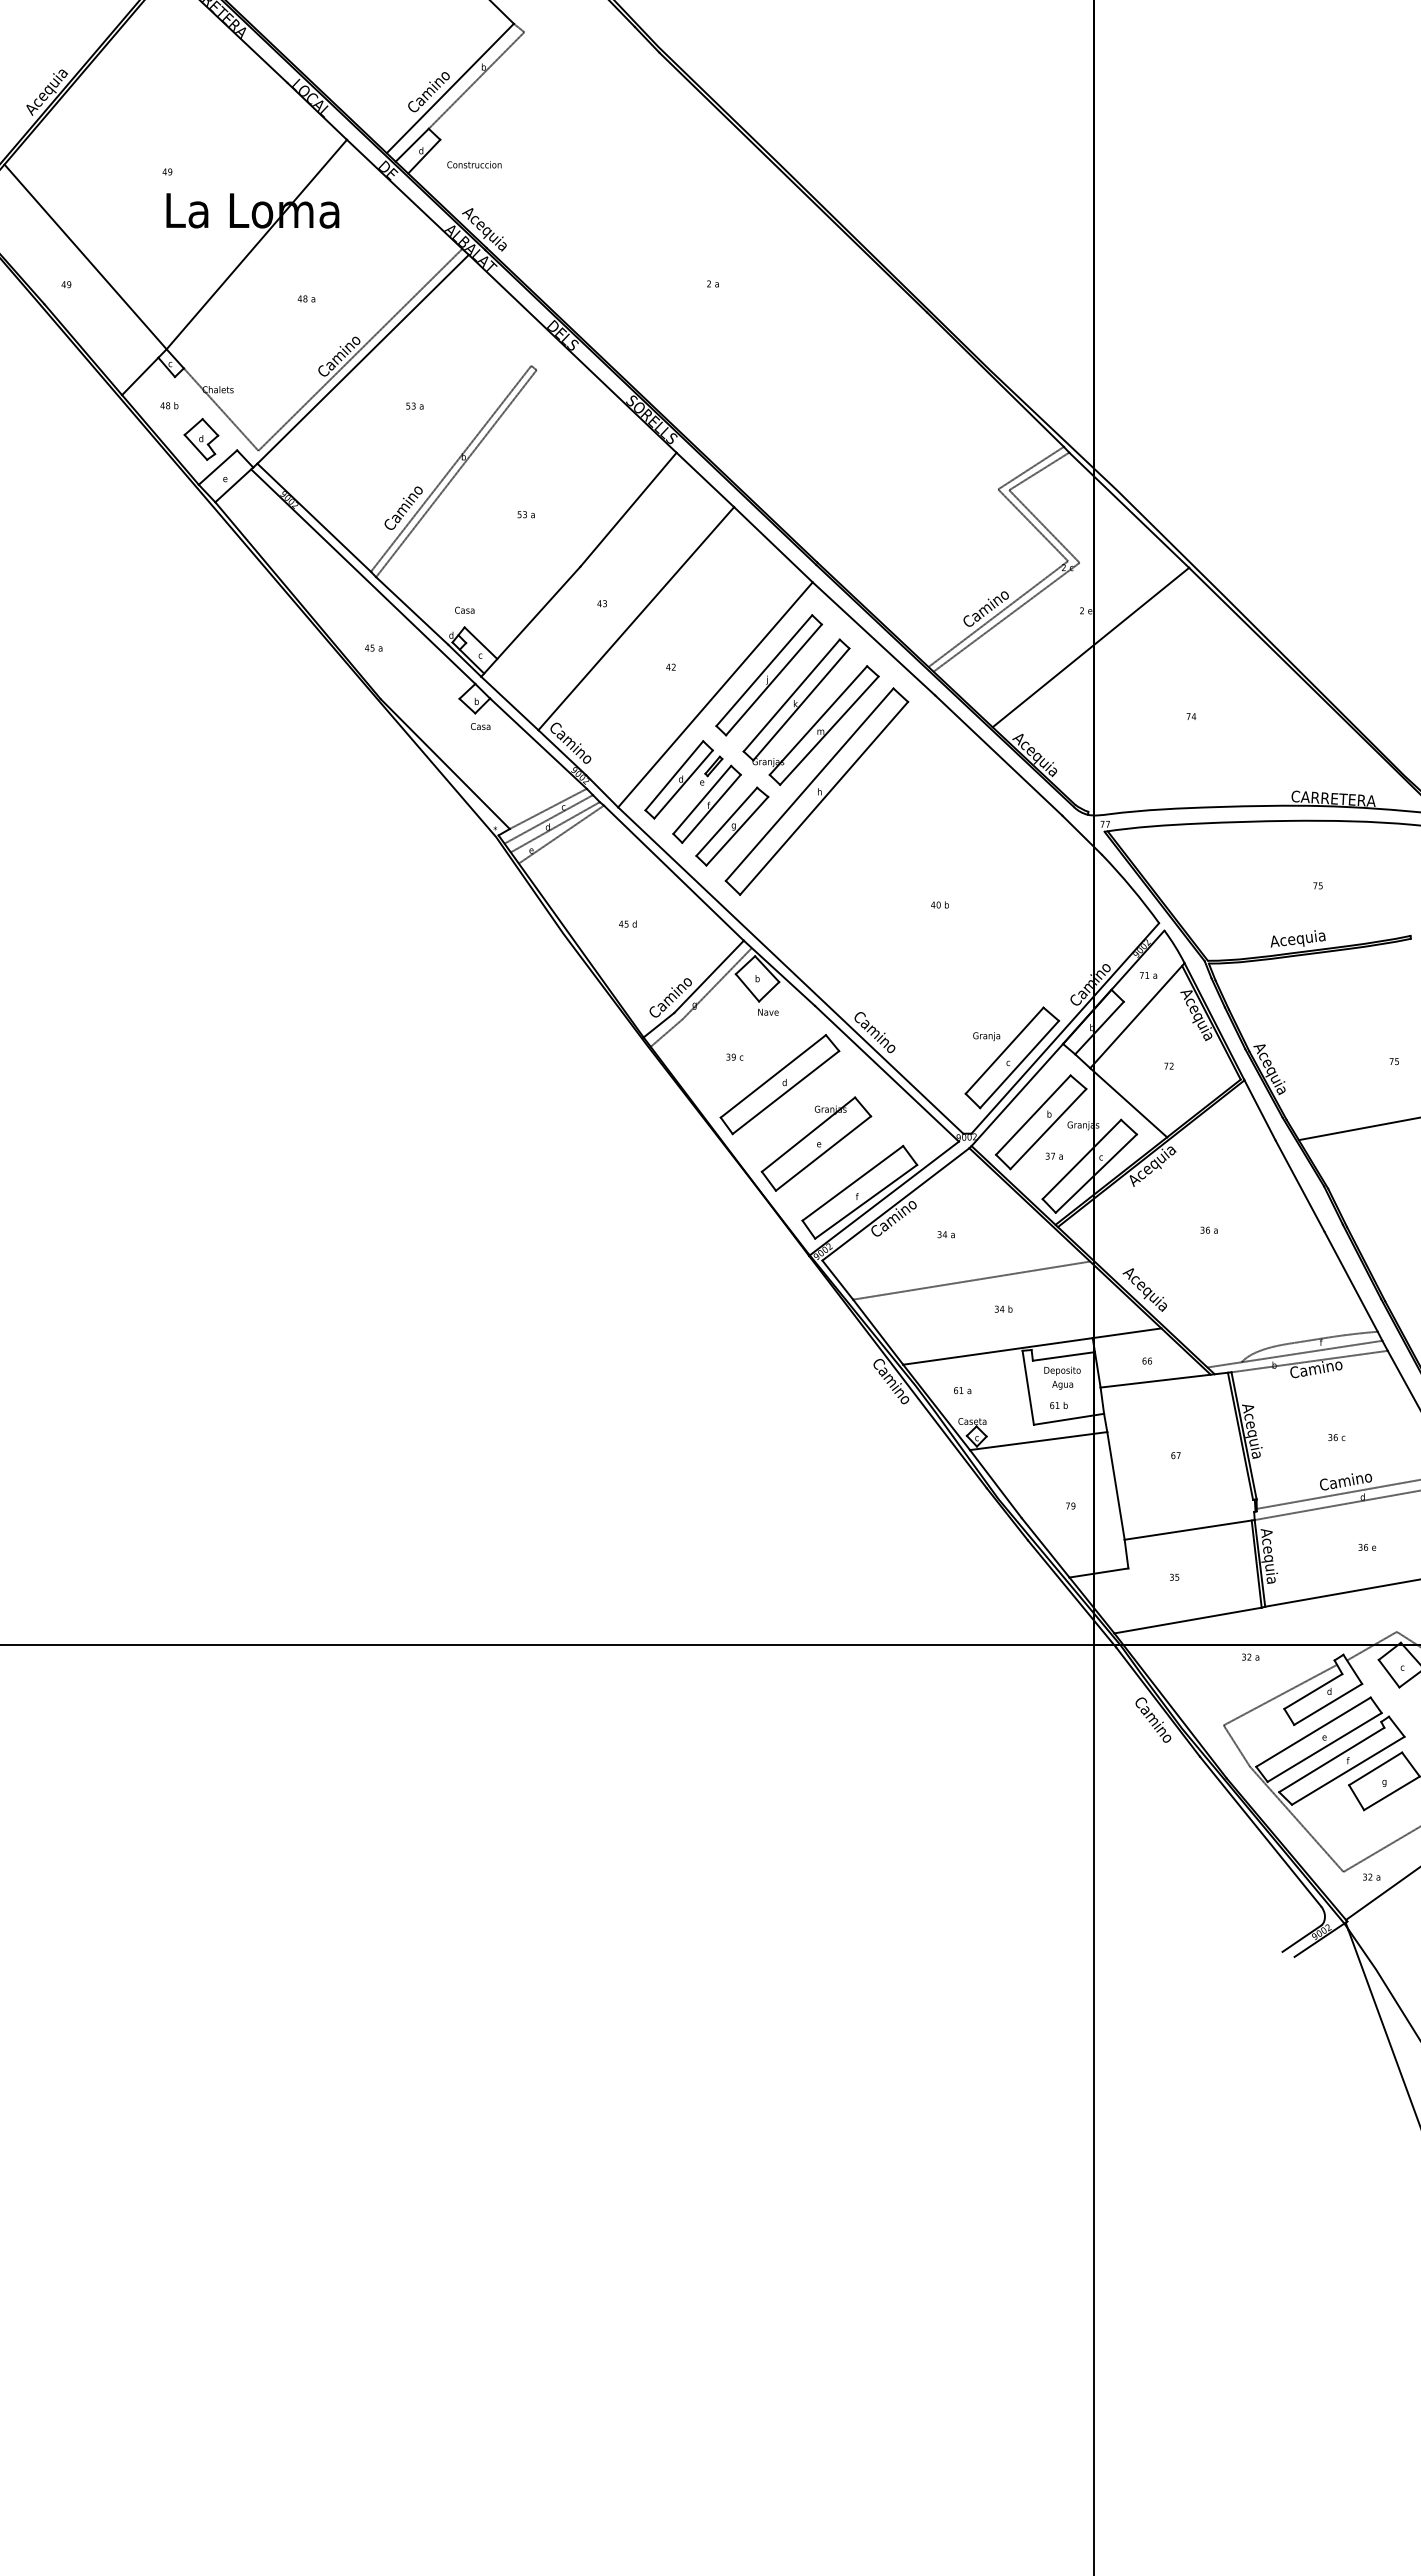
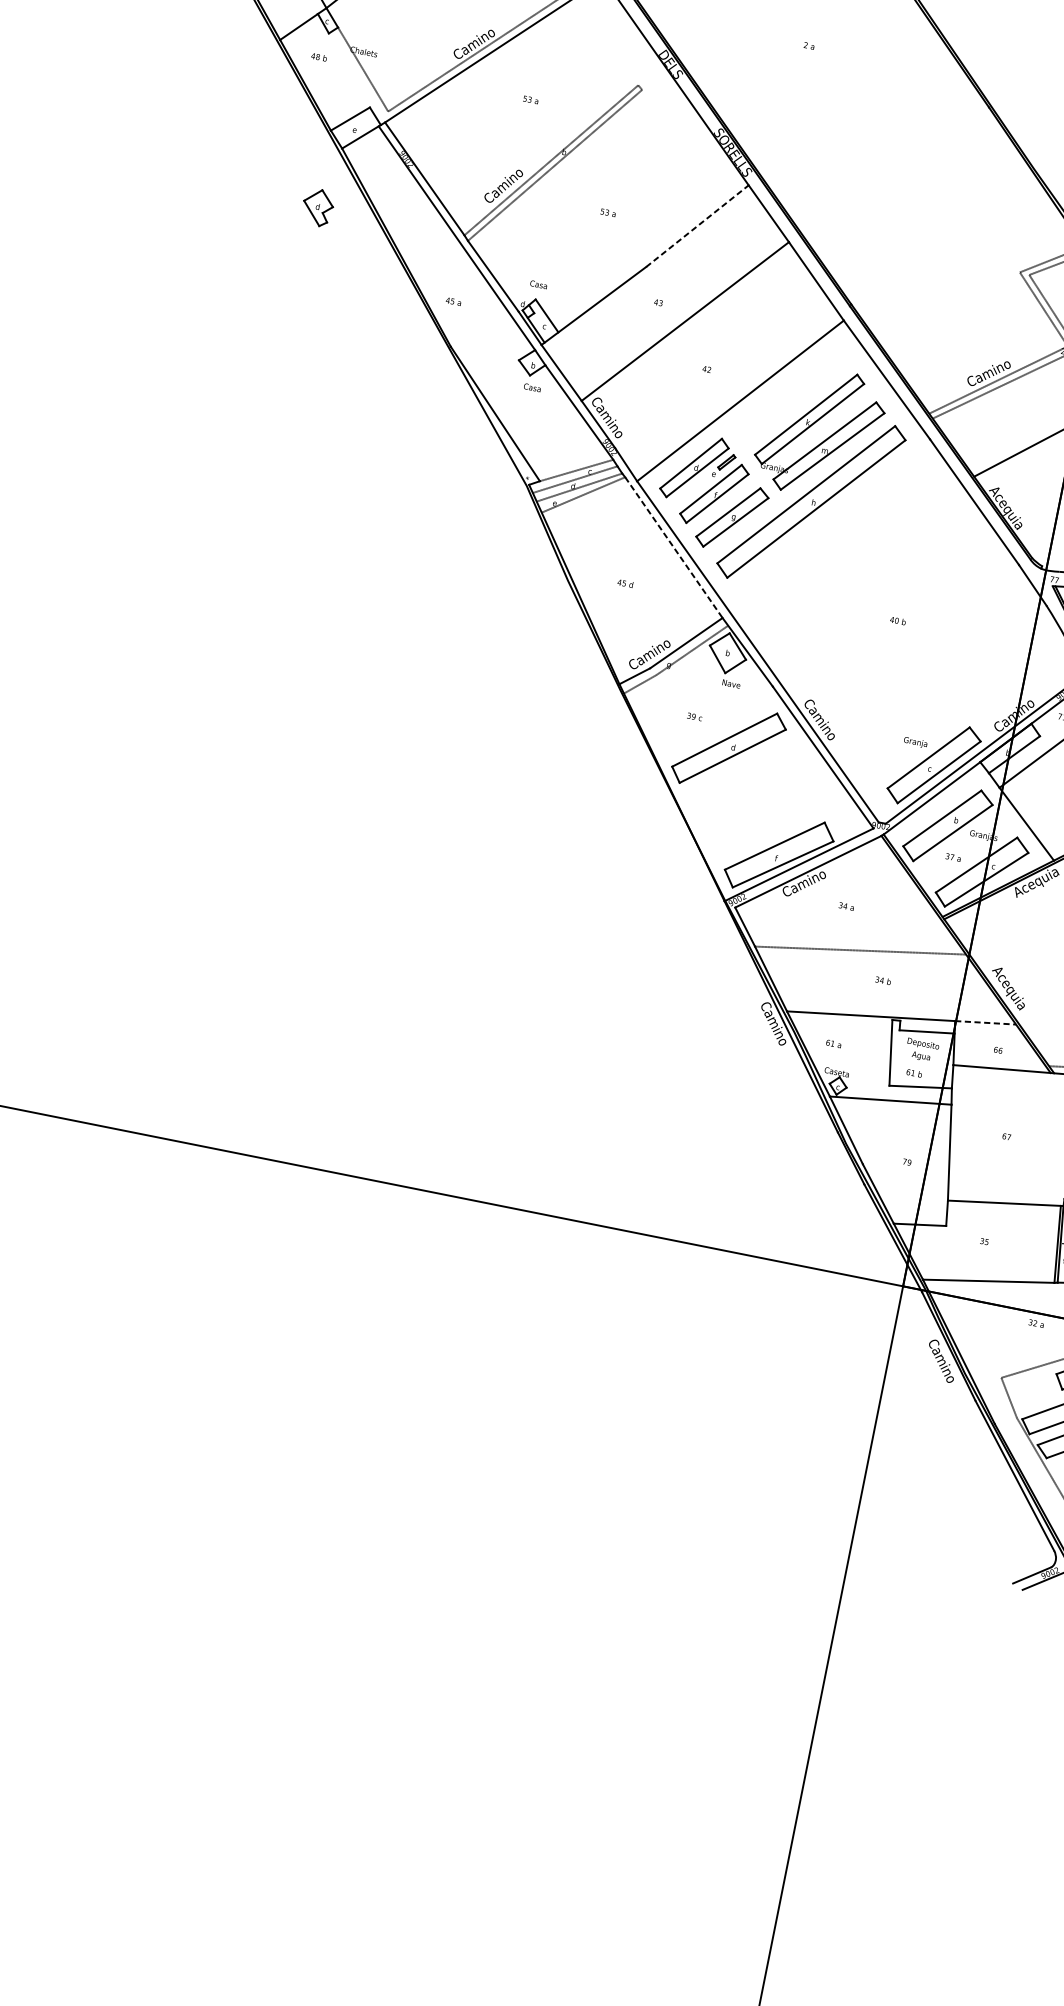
part: (201, 439) -> (317, 207), moved
line: (628, 509) -> (697, 225), solid -> dashed
part: (768, 675) -> (789, 393), removed
line: (674, 873) -> (674, 548), solid -> dashed
part: (816, 1143) -> (750, 805), removed
line: (1127, 1333) -> (985, 1023), solid -> dashed

